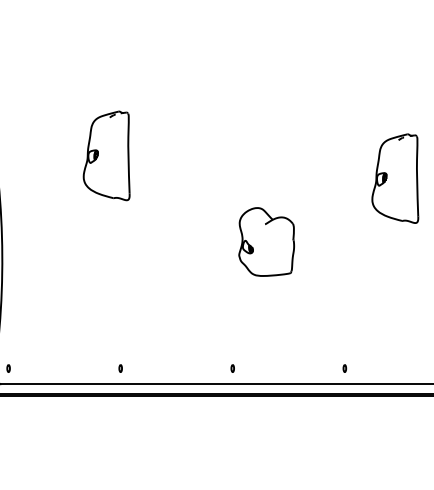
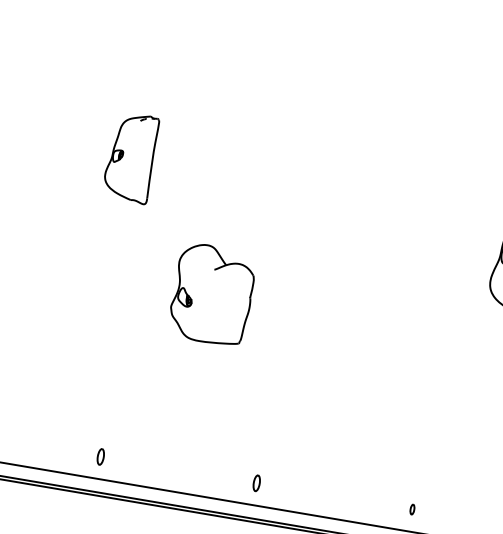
part: (106, 155) -> (131, 157), size x0.7
part: (266, 241) -> (212, 293), moved
part: (120, 368) -> (100, 456), size x1.6
part: (232, 368) -> (256, 483), size x1.6

